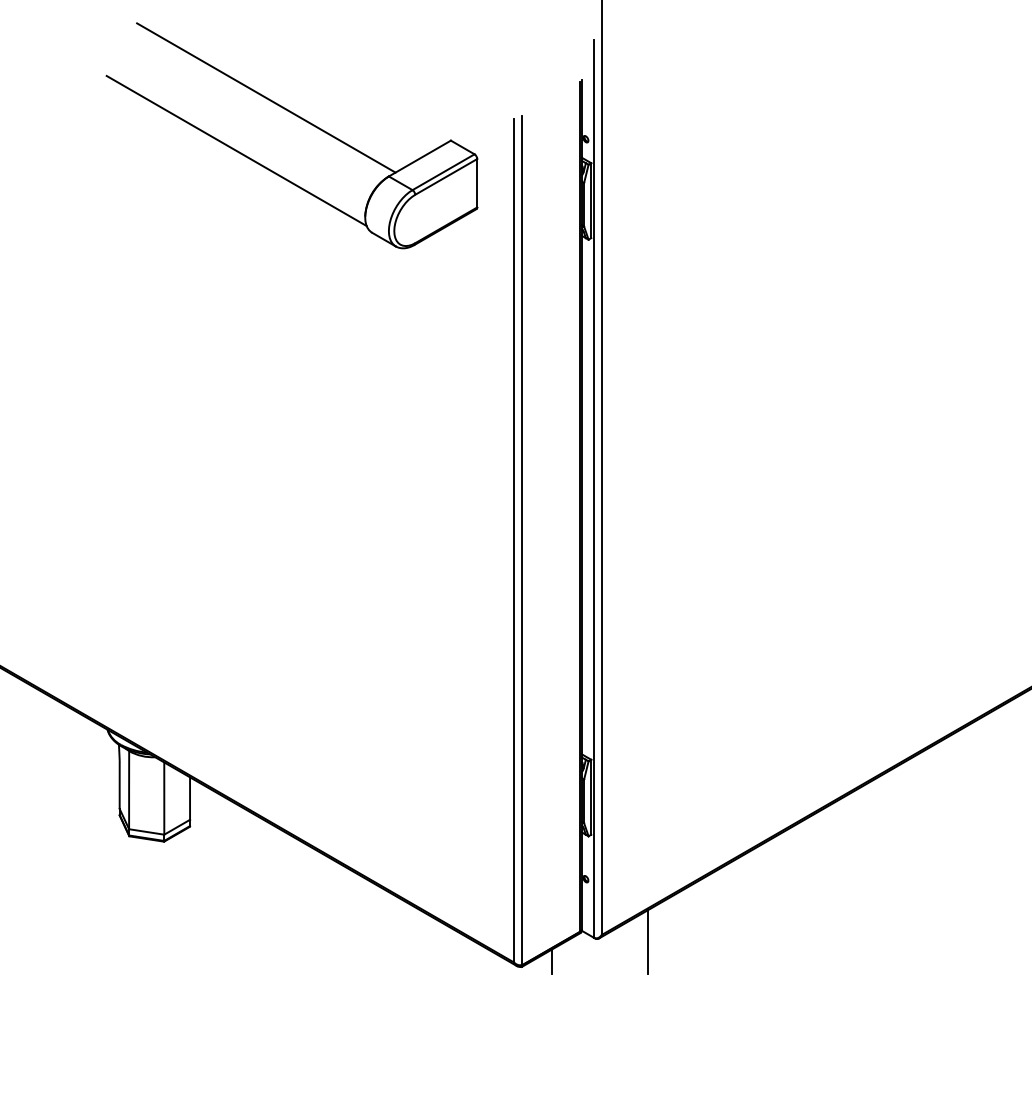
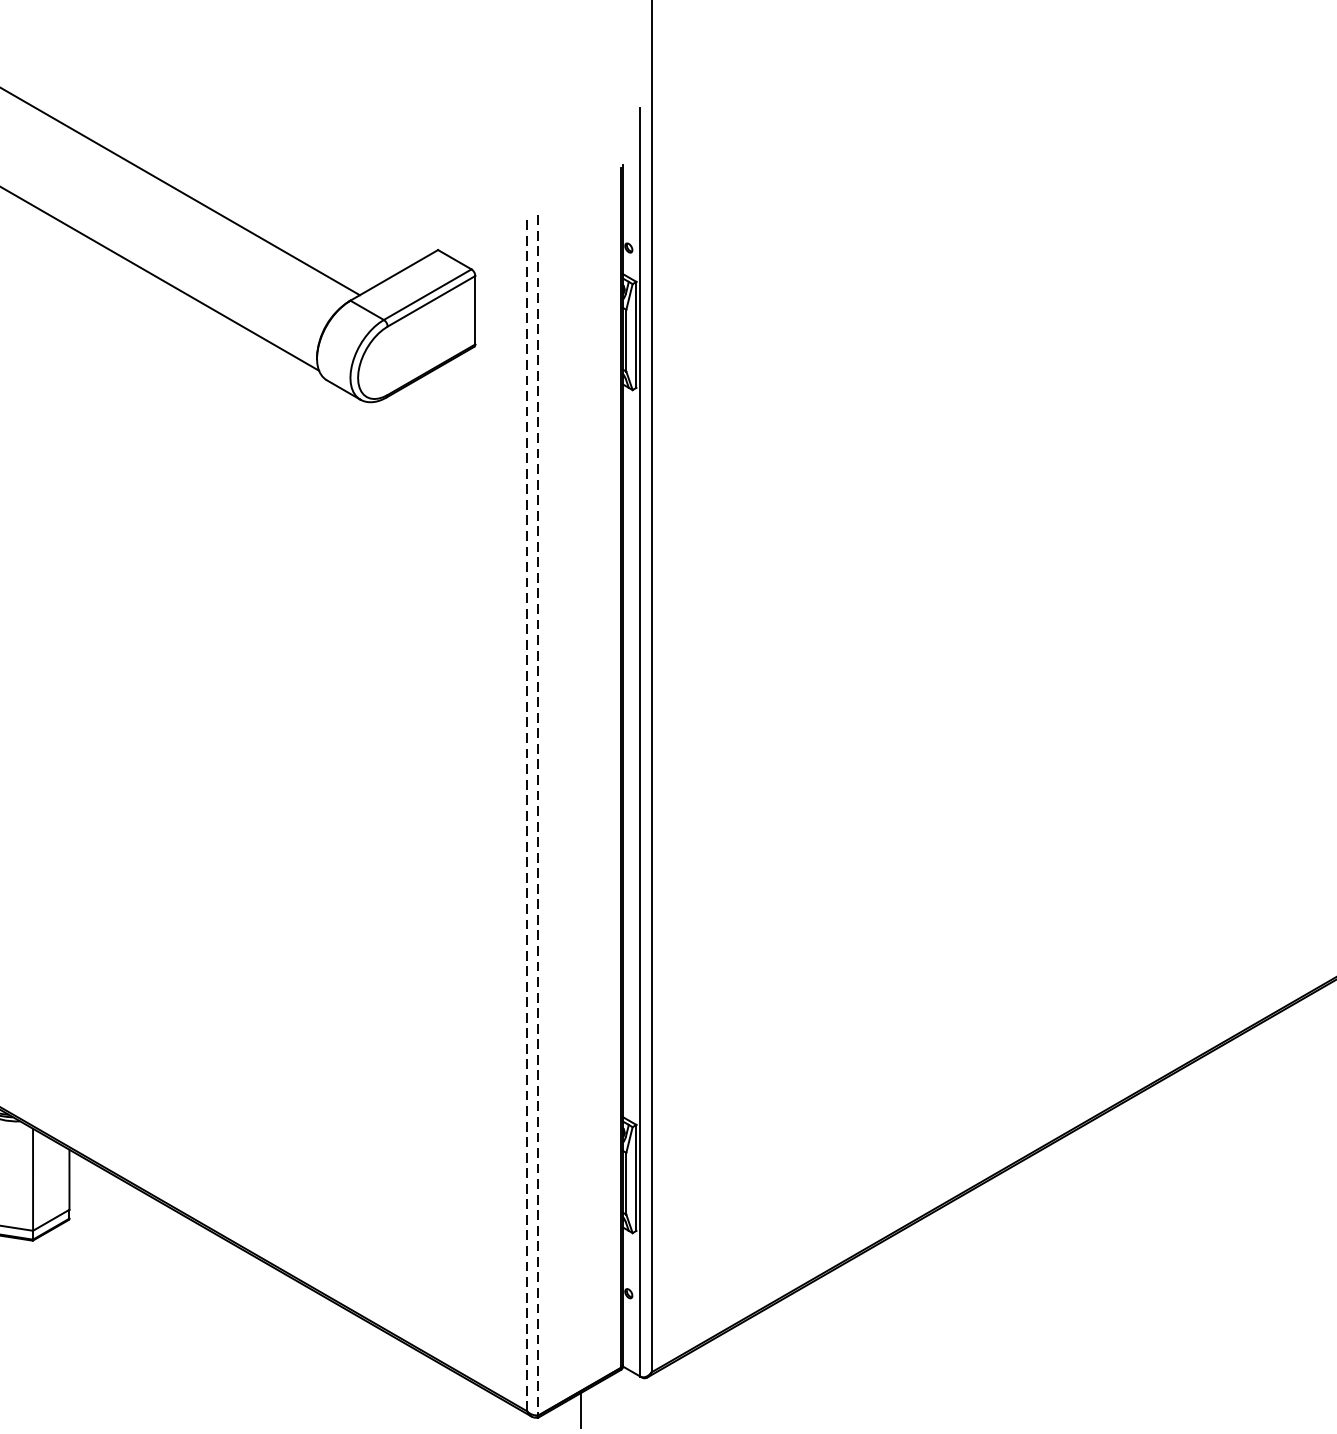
line: (513, 540) -> (526, 815), solid -> dashed
line: (521, 540) -> (537, 815), solid -> dashed
line: (647, 942) -> (715, 1383), removed

